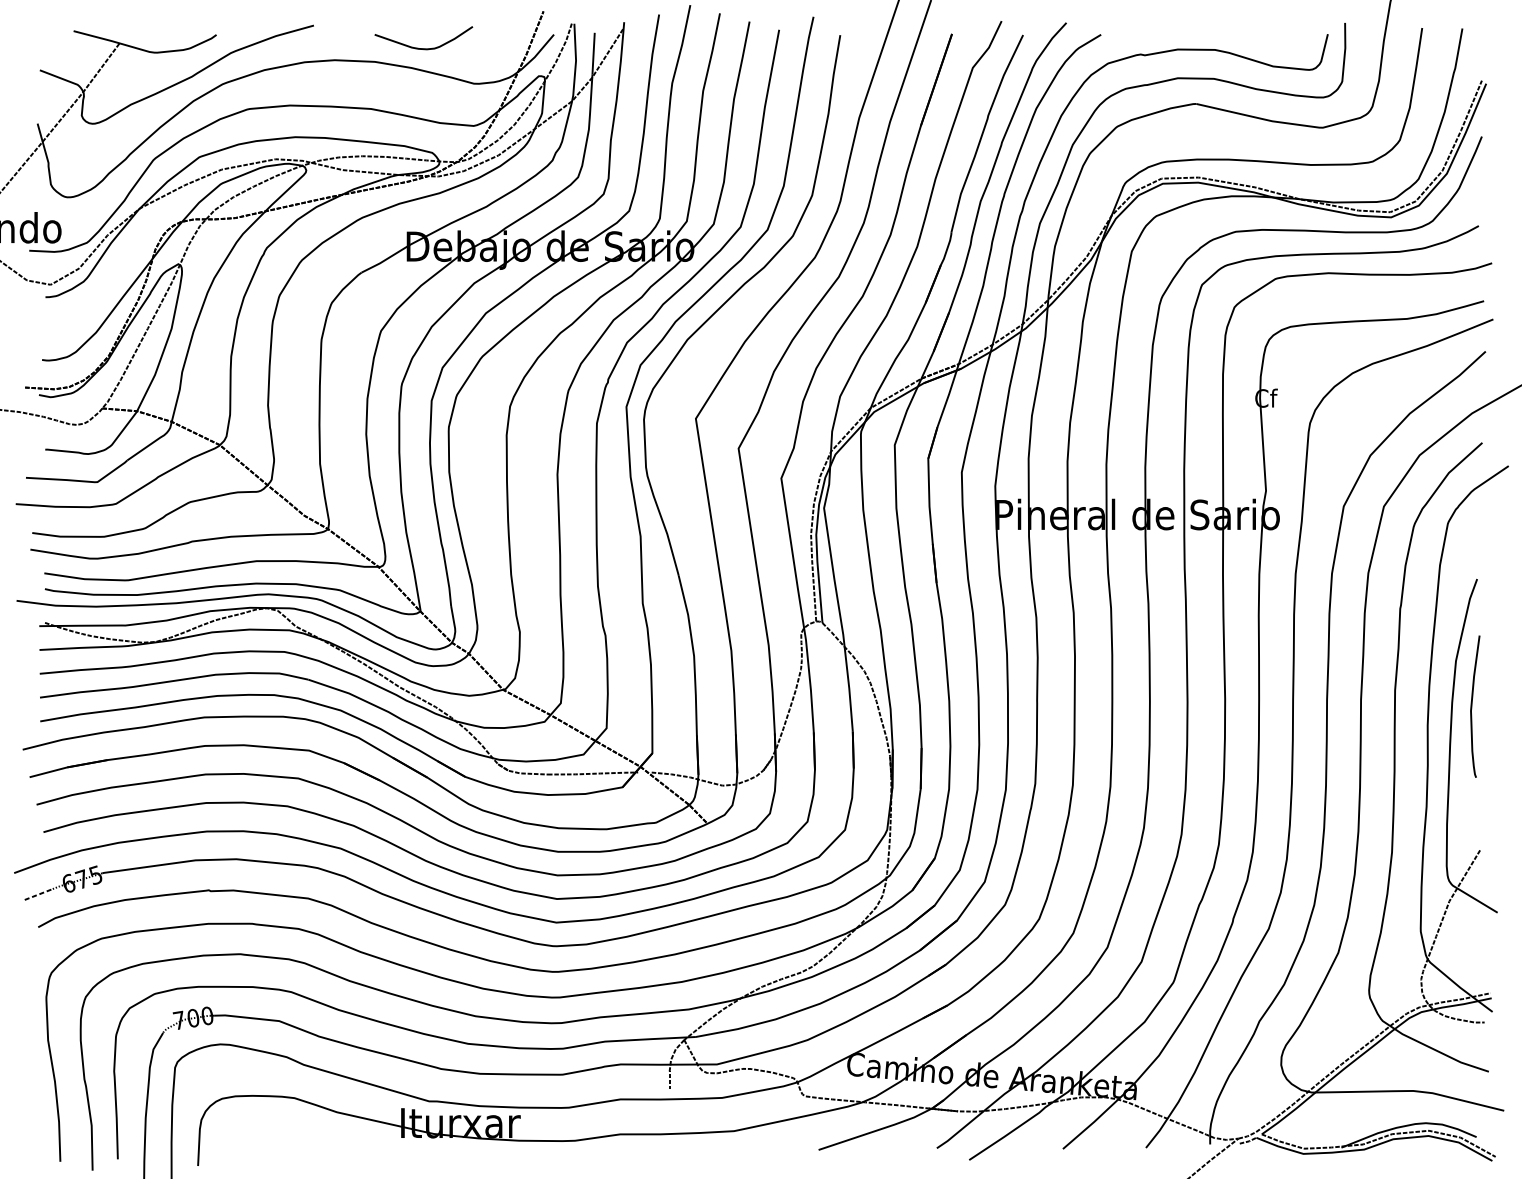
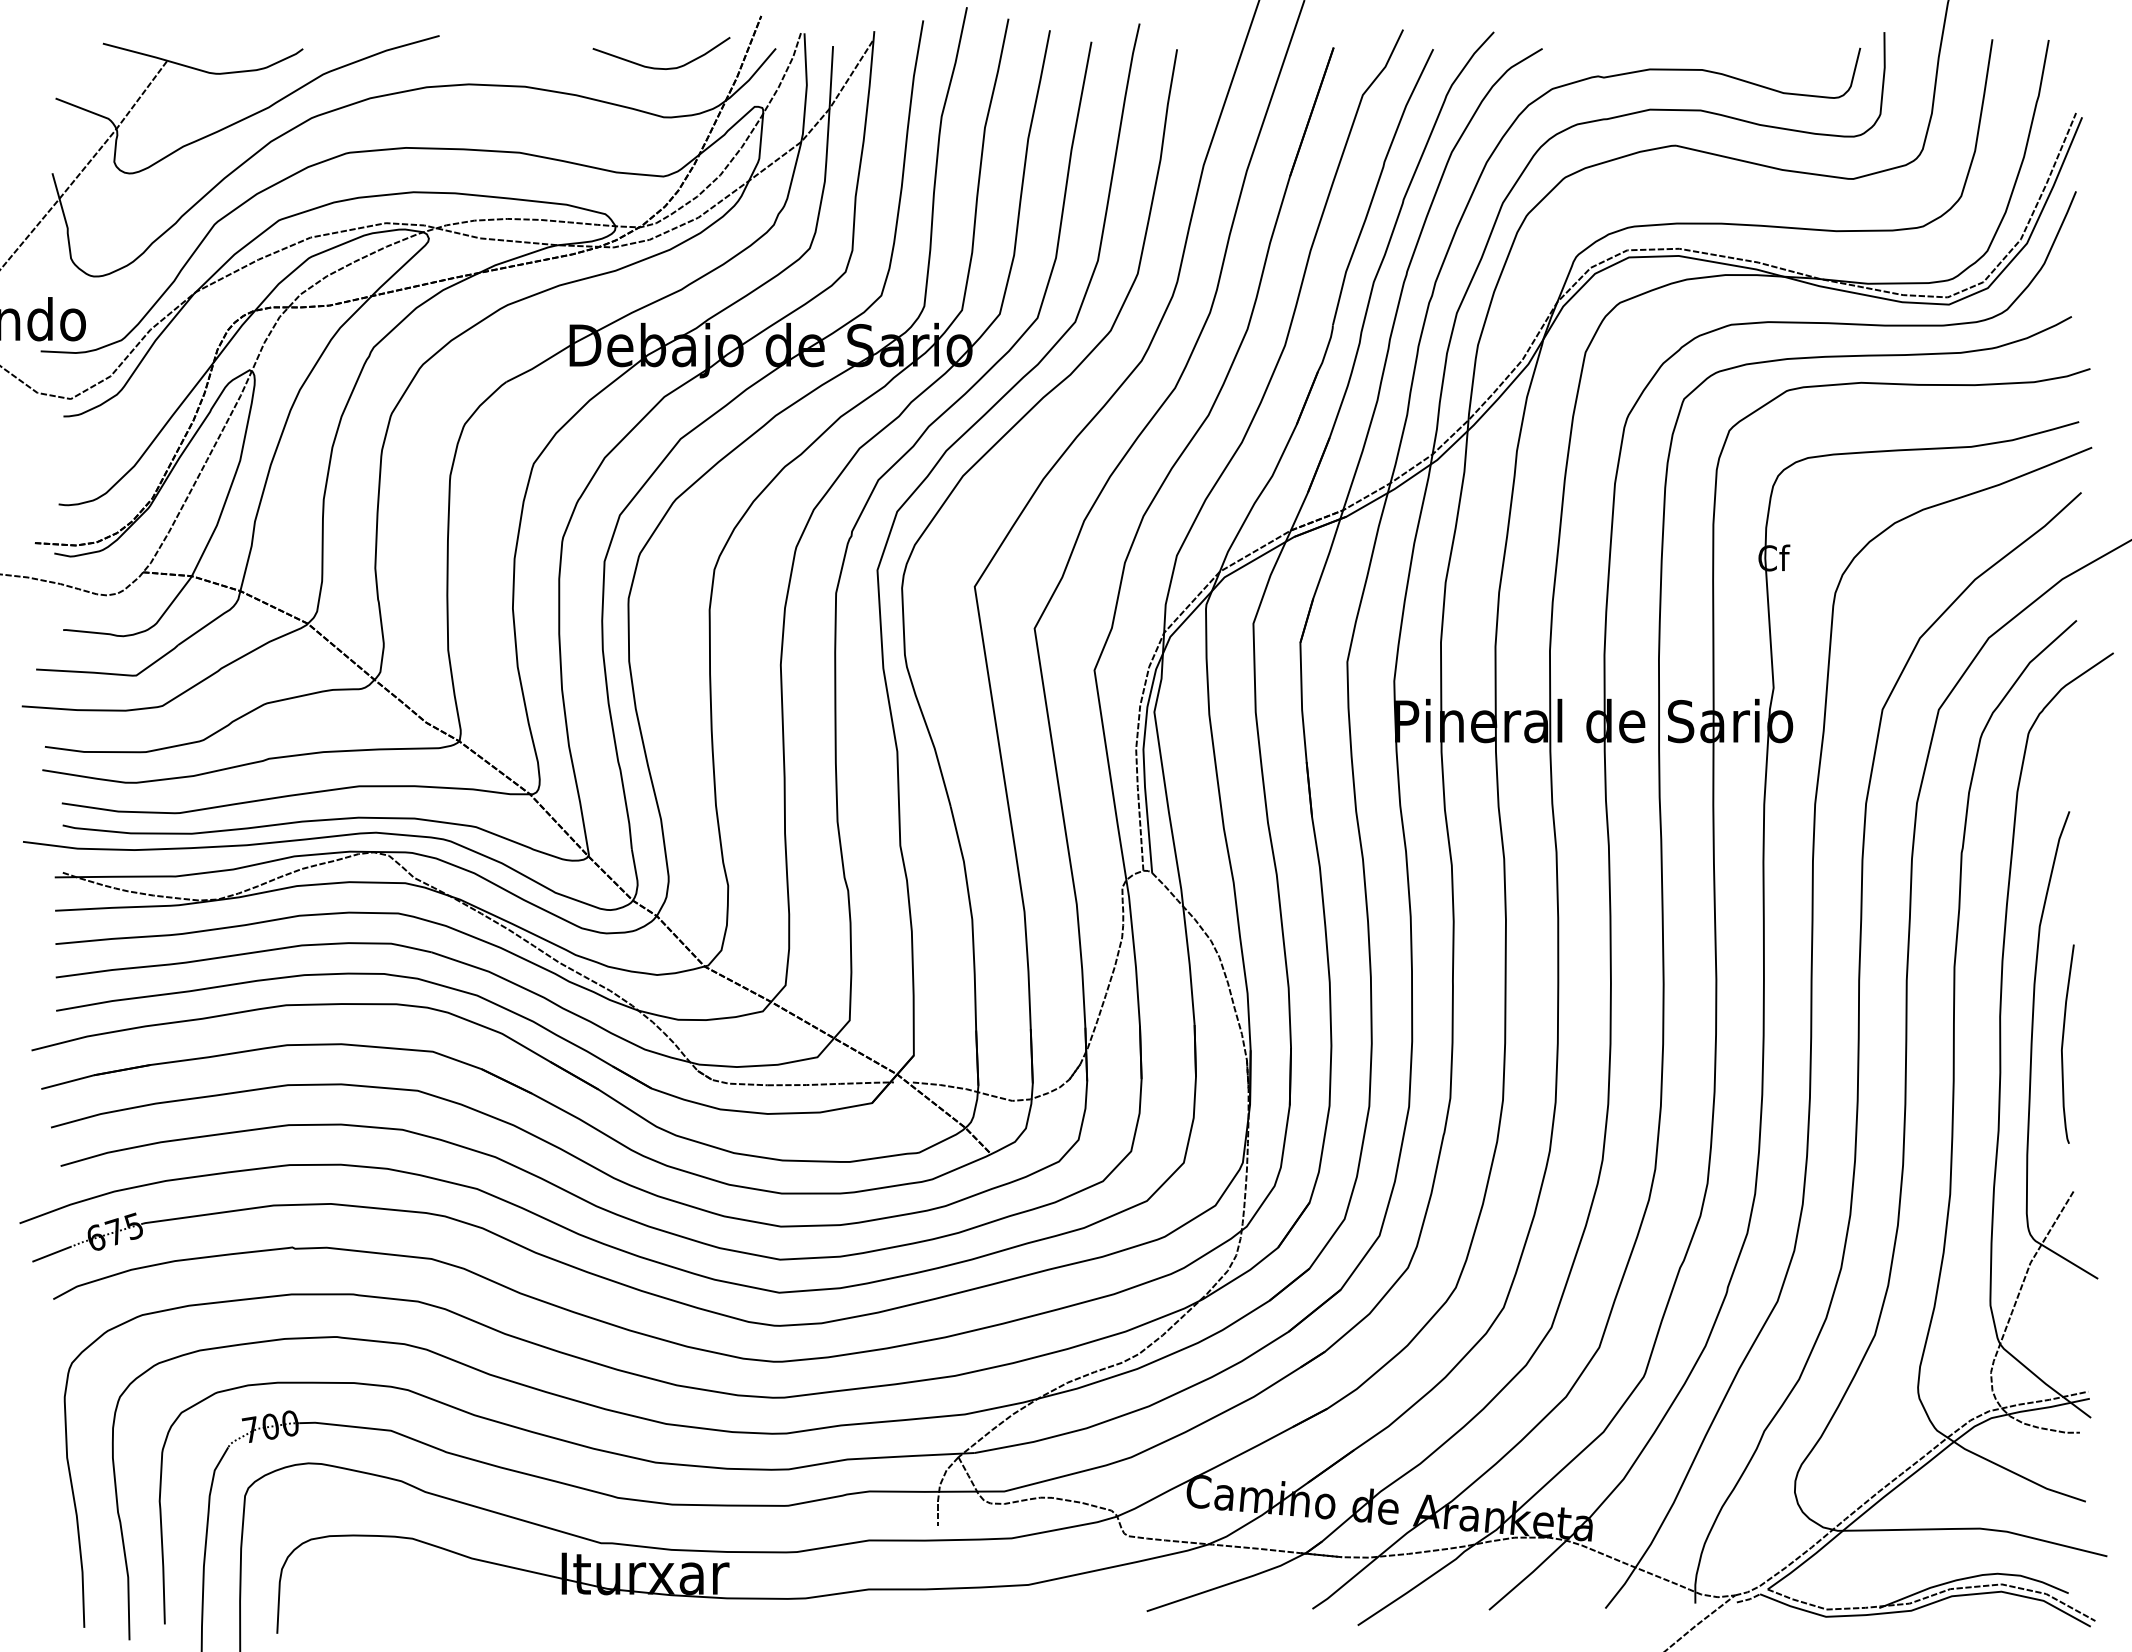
curve: (422, 48) -> (659, 67), moved
curve: (1472, 706) -> (2063, 1043), moved
line: (36, 895) -> (51, 1254), dashed -> solid

